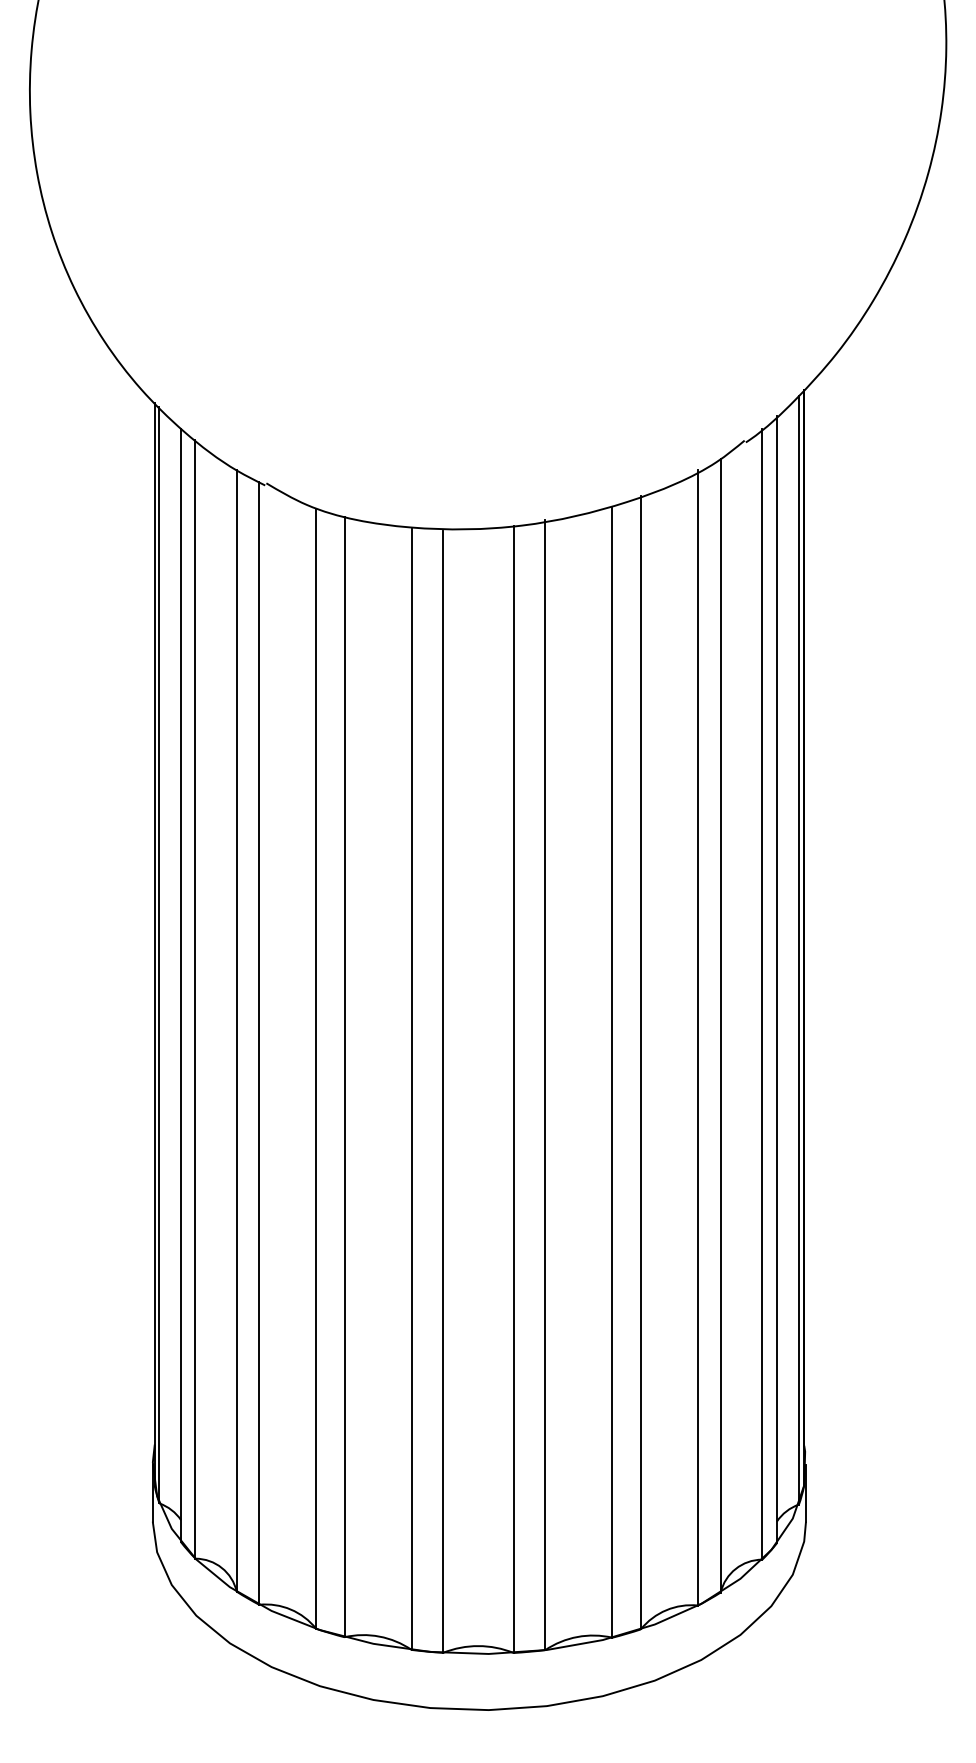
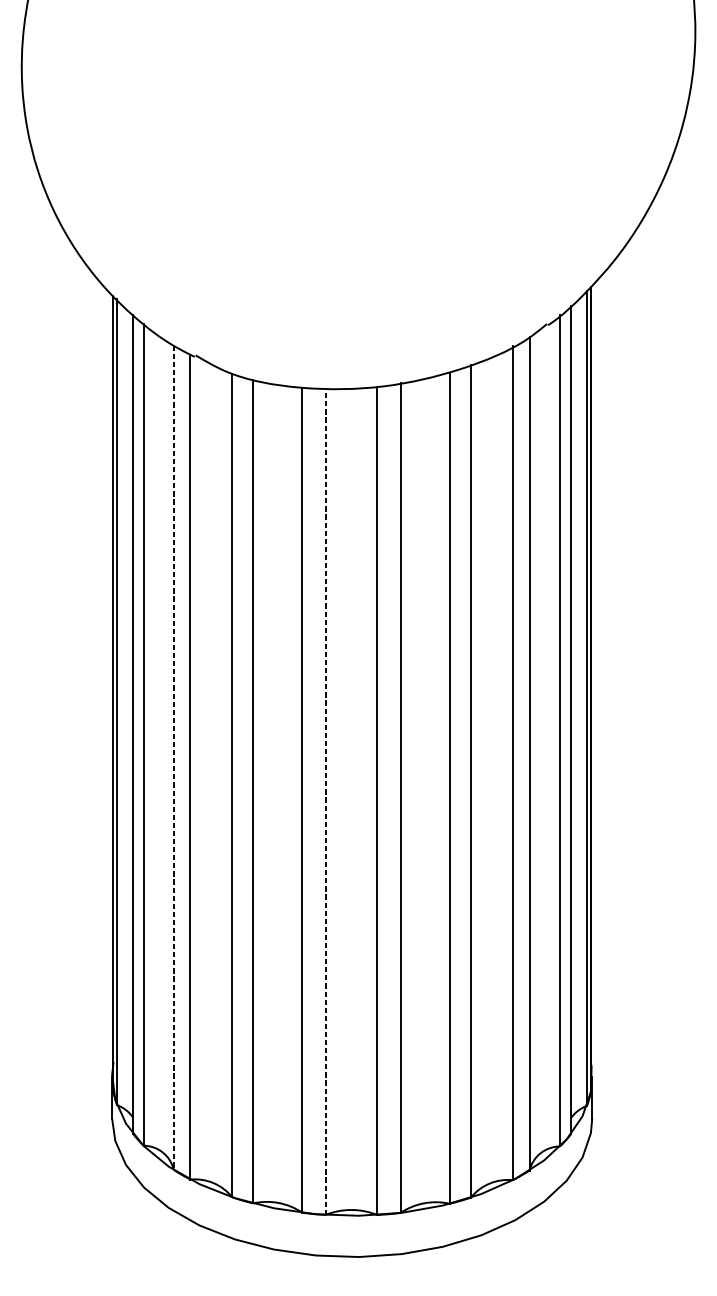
line: (236, 1031) -> (173, 758), solid -> dashed
line: (443, 1091) -> (325, 802), solid -> dashed

